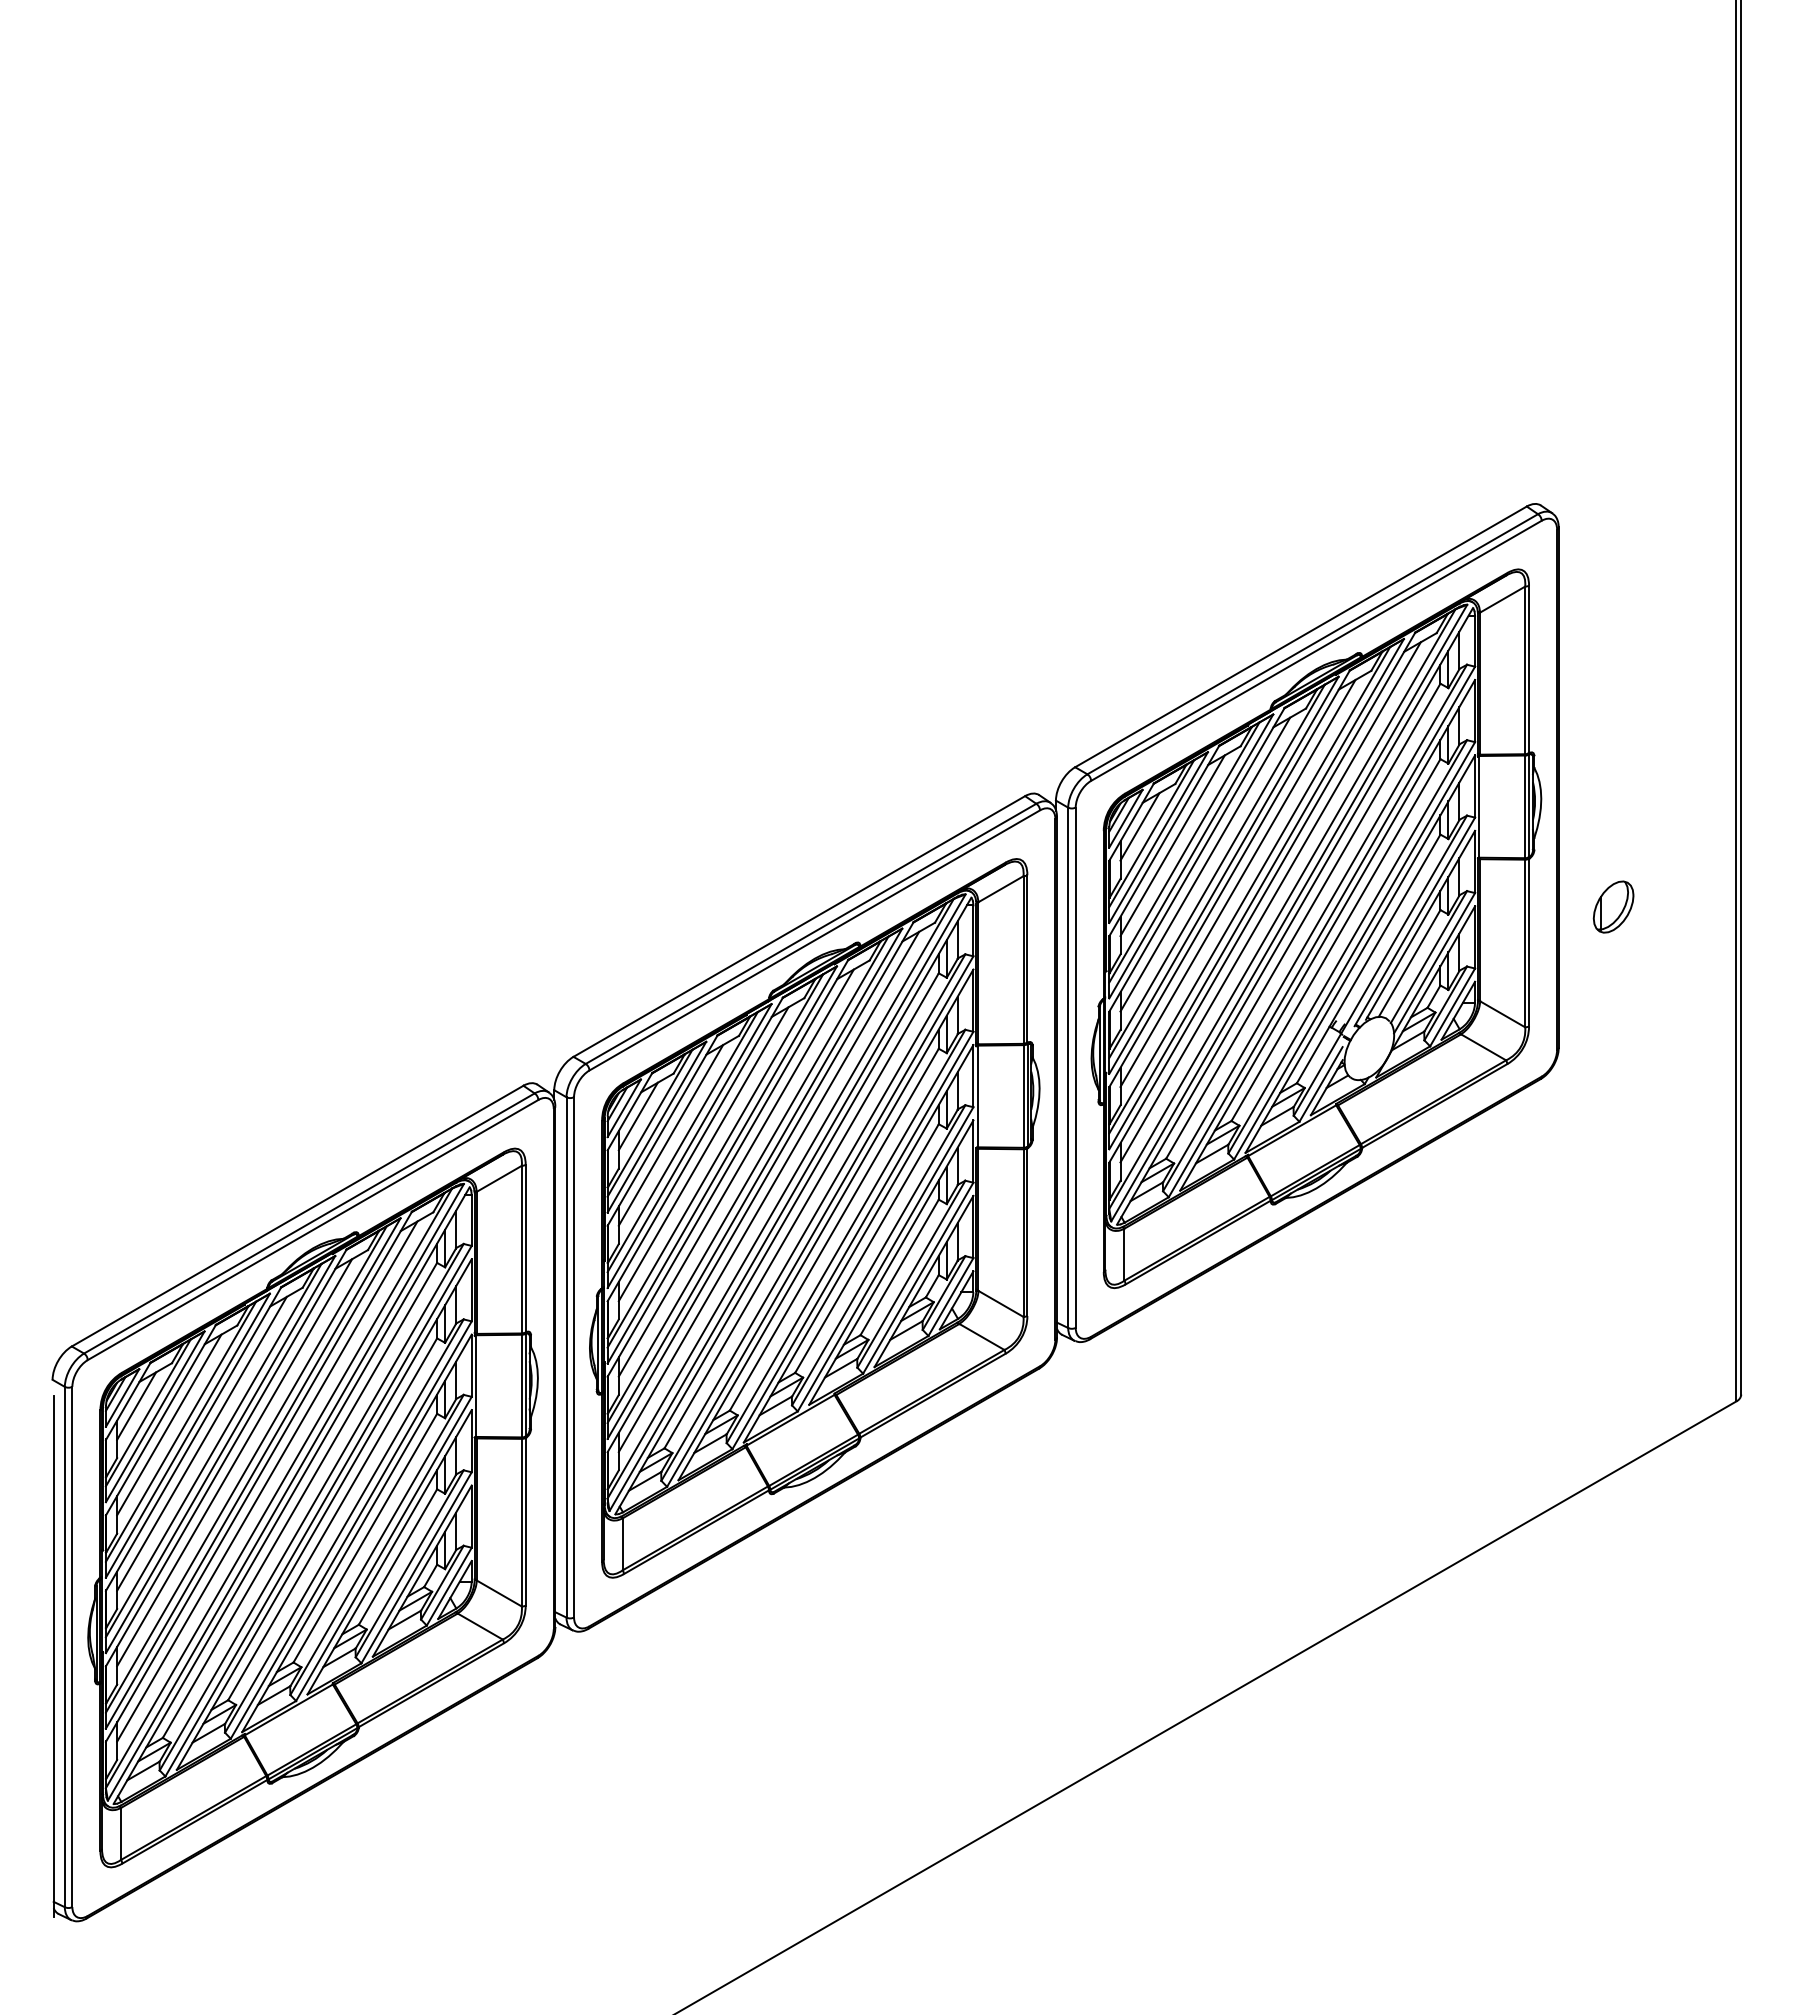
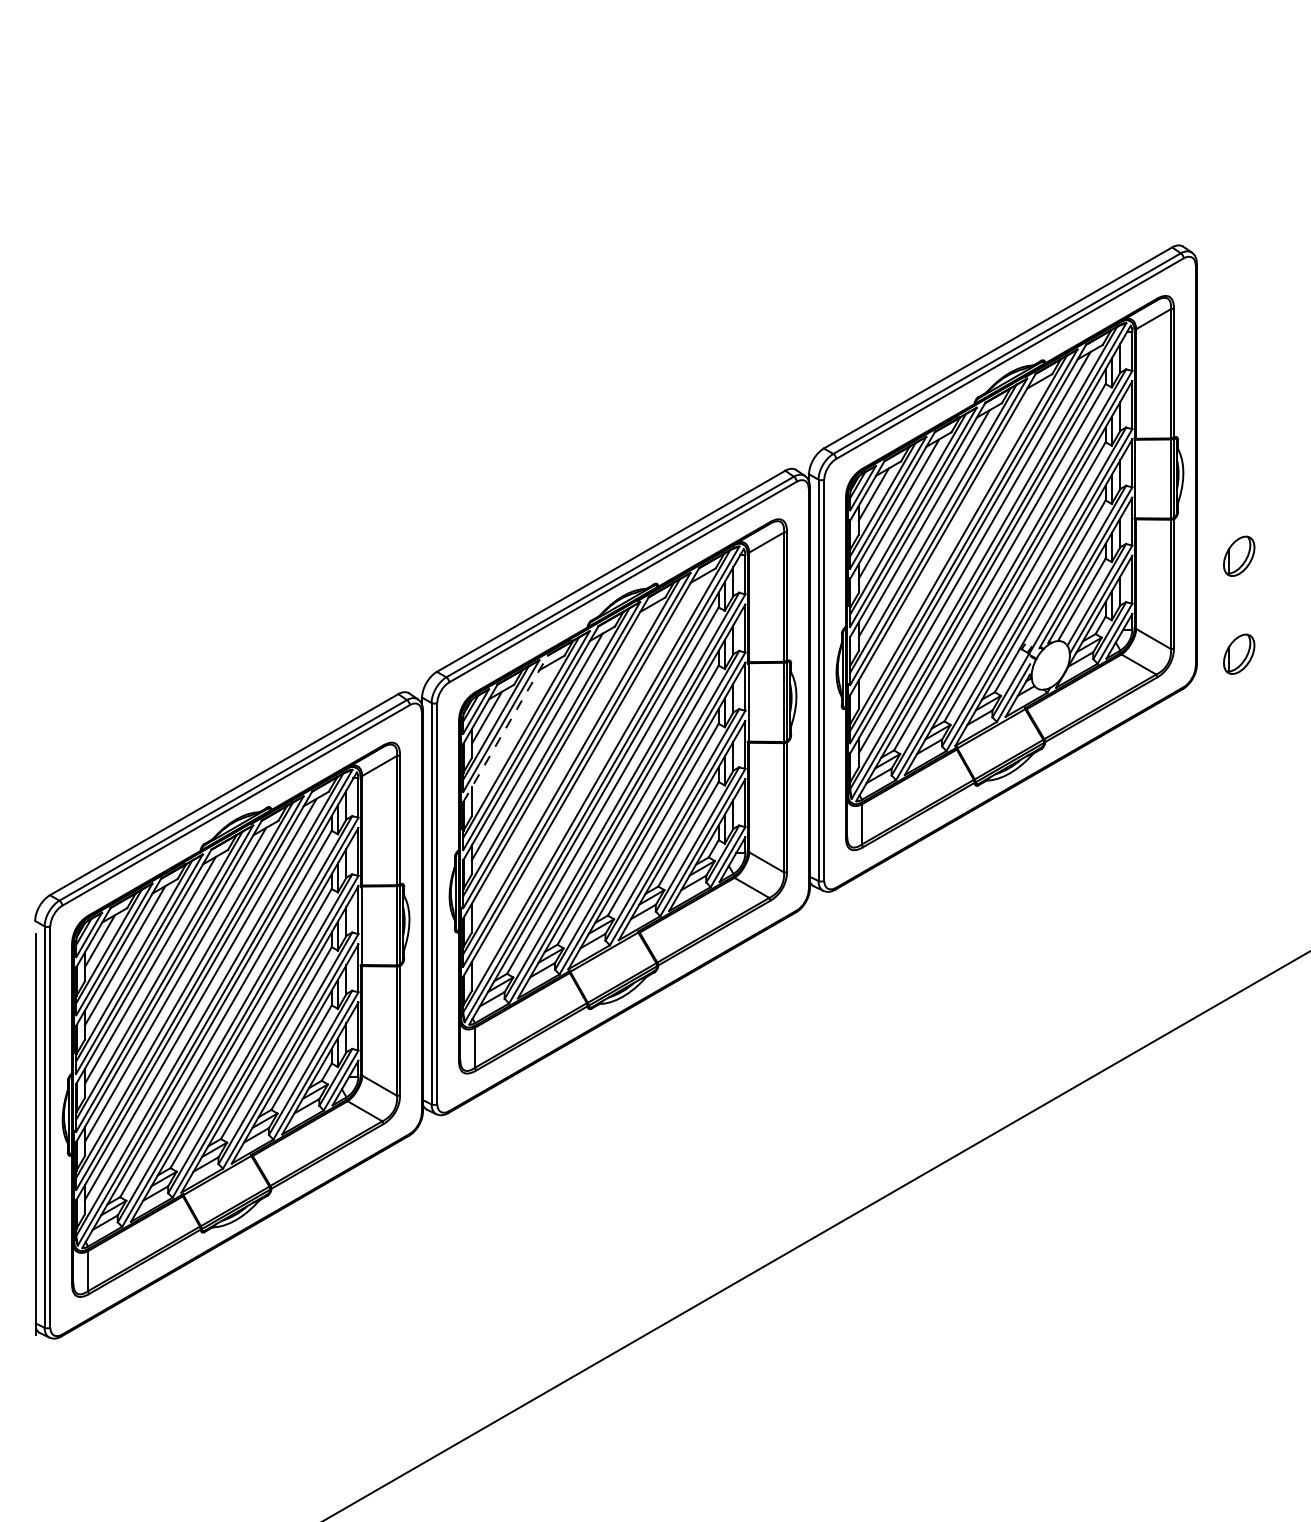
line: (1237, 883) -> (949, 538), removed
part: (1613, 1033) -> (1239, 653), added
line: (662, 1130) -> (505, 728), solid -> dashed
line: (670, 1135) -> (511, 732), removed
line: (735, 1172) -> (561, 761), removed
line: (768, 1191) -> (587, 775), removed

